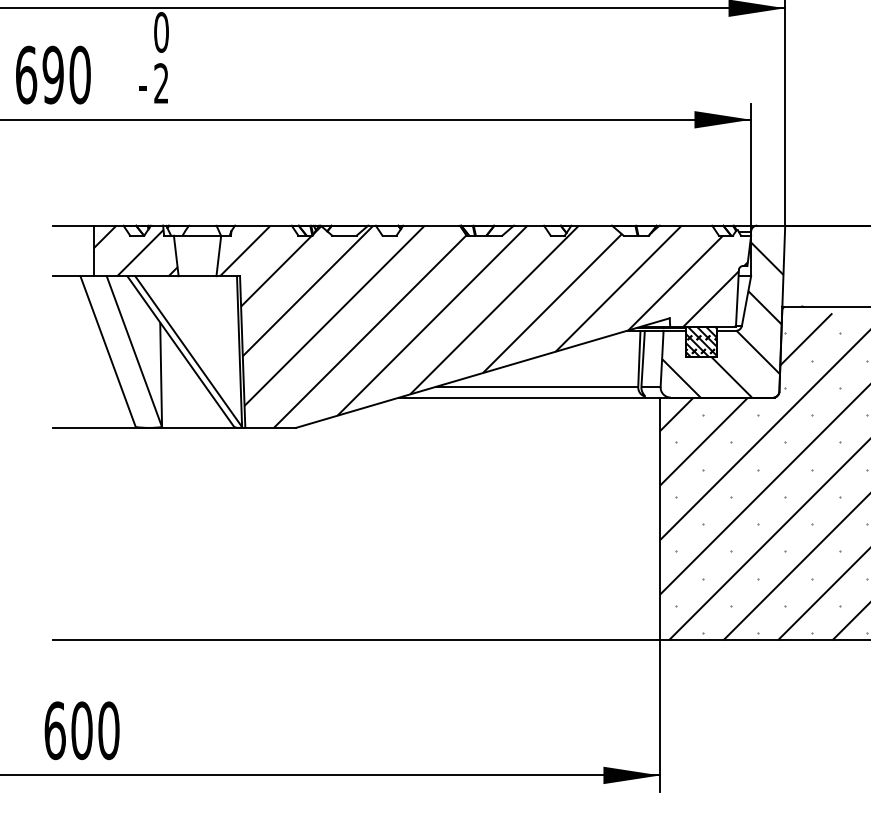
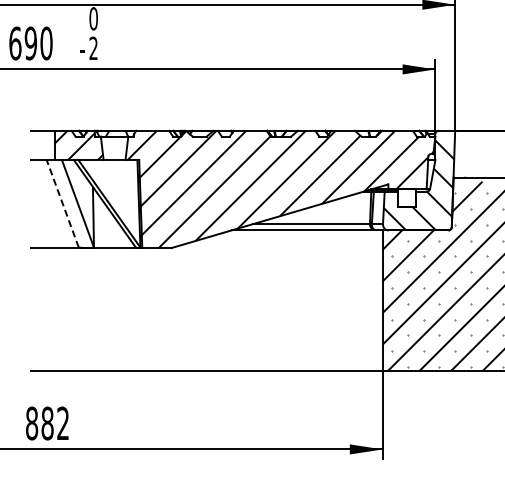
hatch: (701, 340) -> (406, 197), removed
line: (107, 351) -> (62, 203), solid -> dashed
text: (81, 730) -> (47, 423), 600 -> 882

